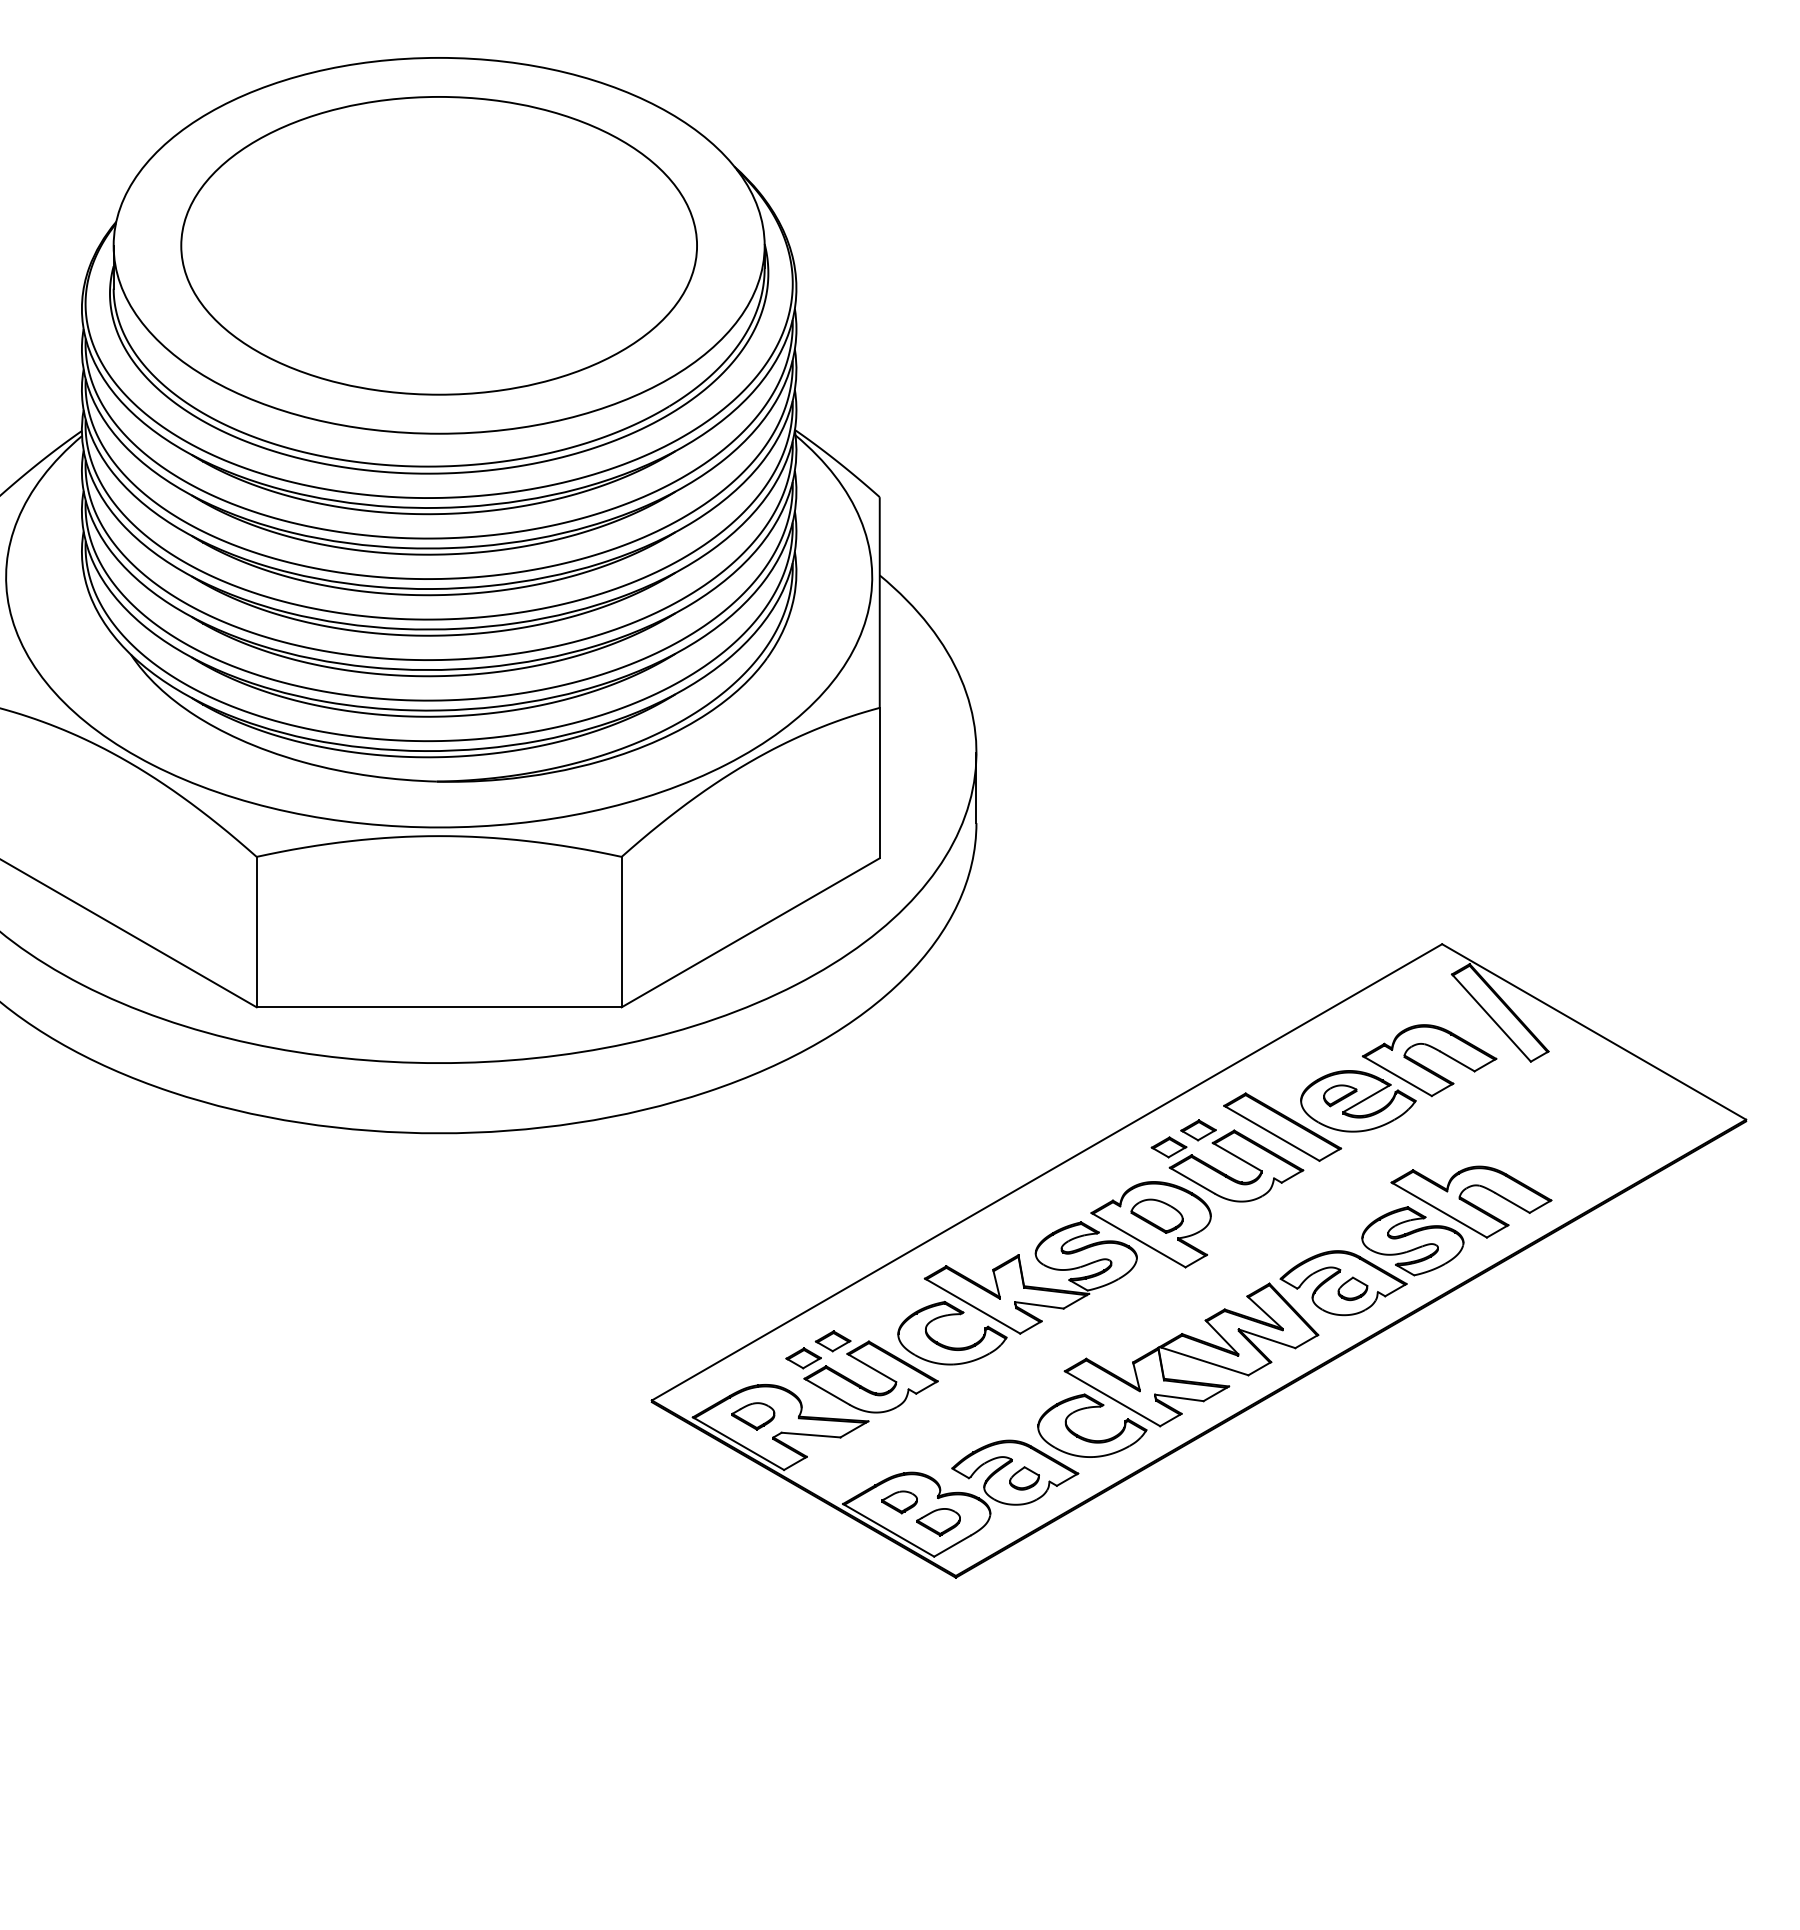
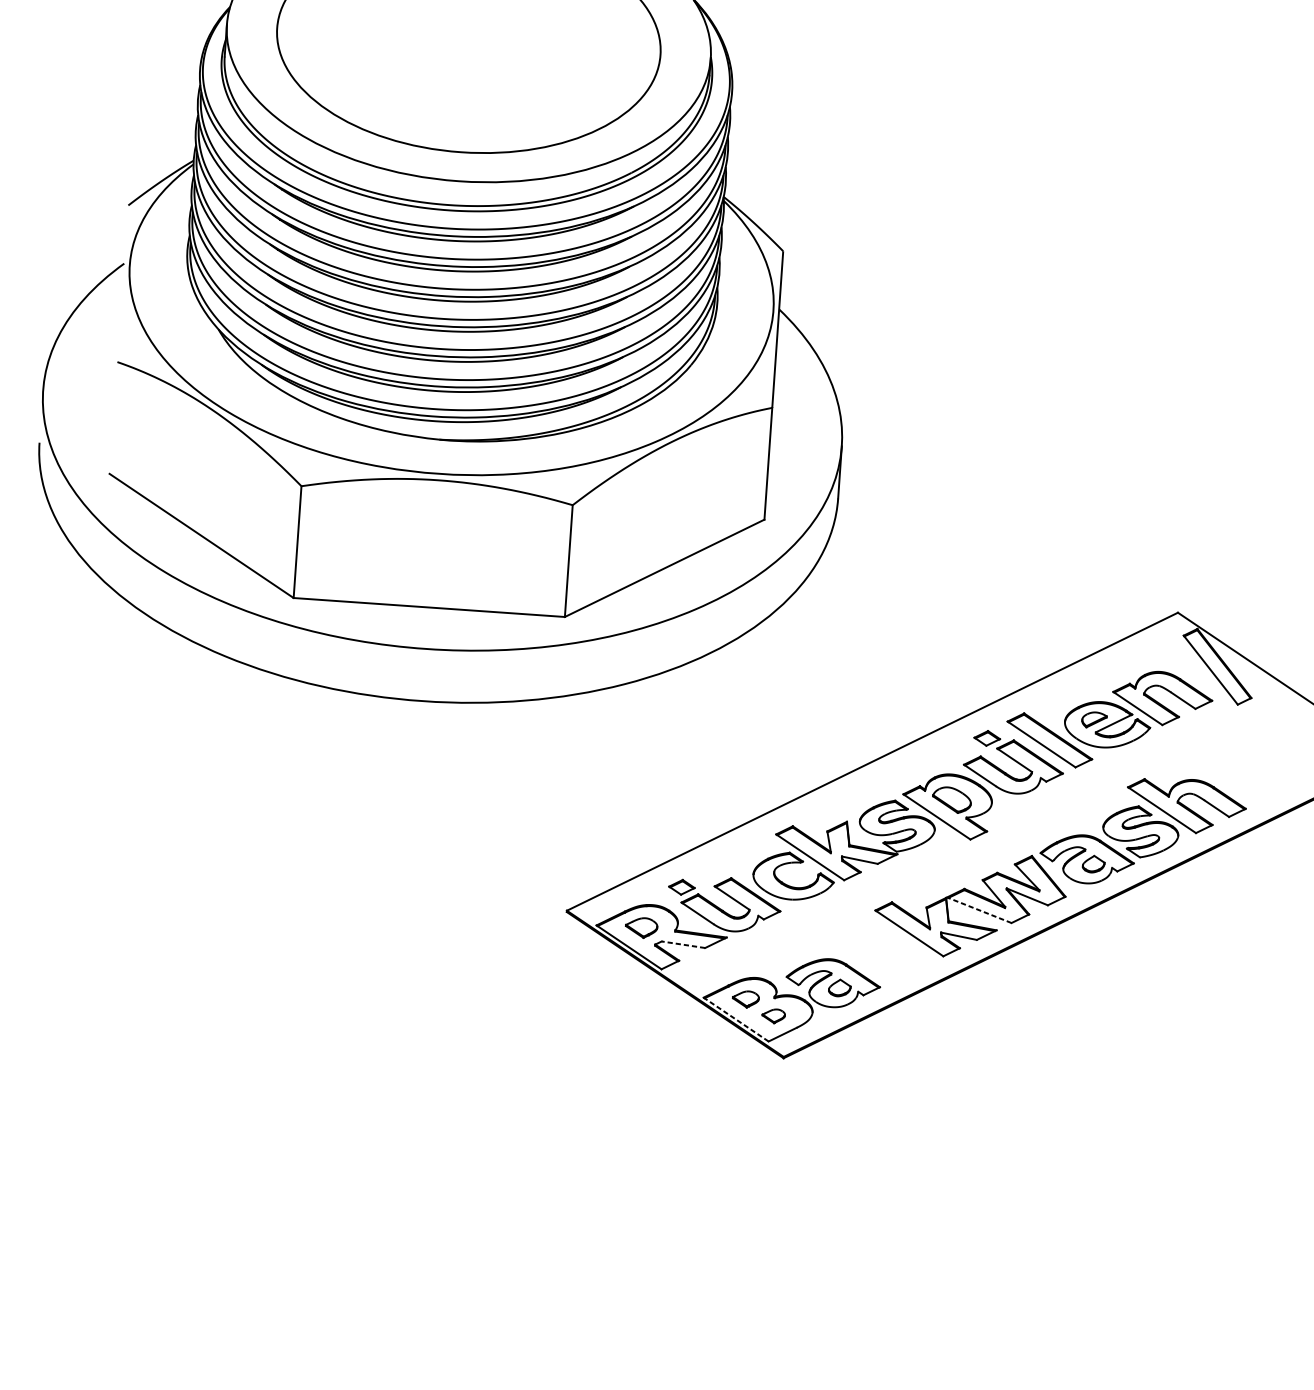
part: (1168, 1147) -> (964, 749), removed
part: (832, 1341) -> (704, 876), removed
line: (1204, 1361) -> (979, 910), solid -> dashed
line: (811, 1435) -> (683, 945), solid -> dashed
part: (1088, 1438) -> (889, 961), removed
part: (938, 1522) -> (773, 1016), size x0.7
line: (888, 1530) -> (736, 1019), solid -> dashed

